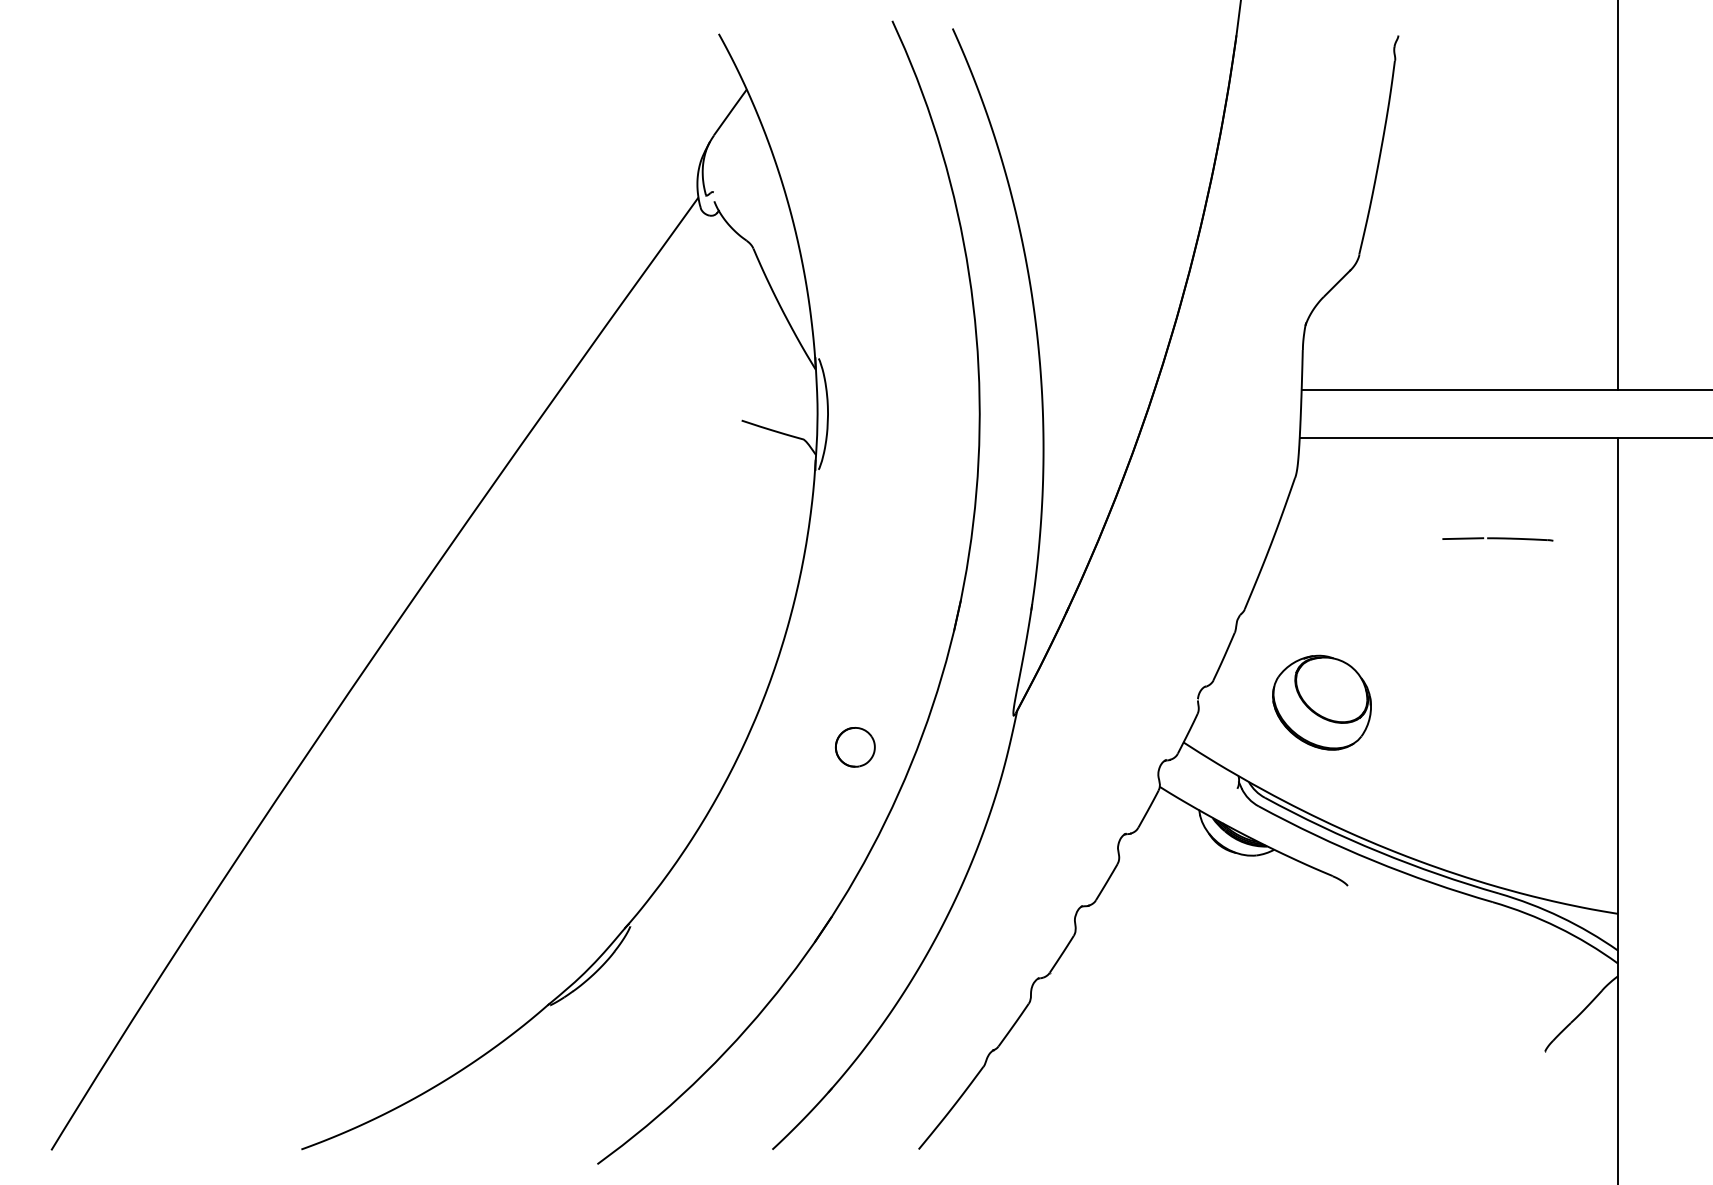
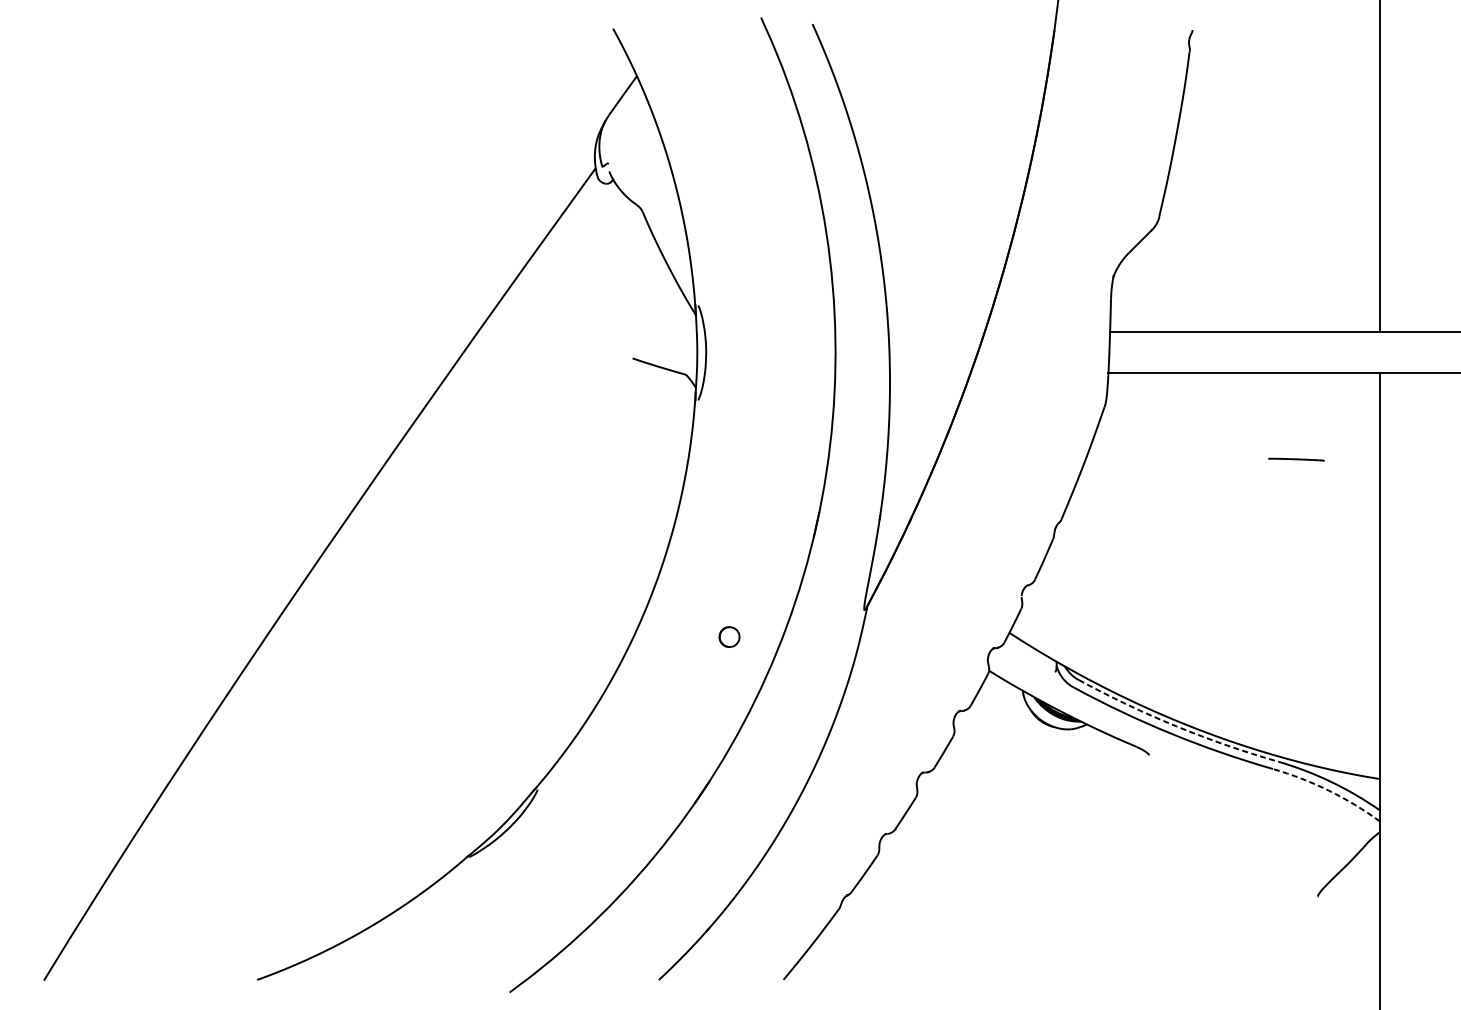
line: (1463, 538) -> (1248, 458), removed
part: (1321, 702) -> (1127, 598), removed
part: (855, 747) -> (729, 637), size x0.6
arc: (1379, 852) -> (1176, 726), solid -> dashed
arc: (1558, 927) -> (1329, 790), solid -> dashed

